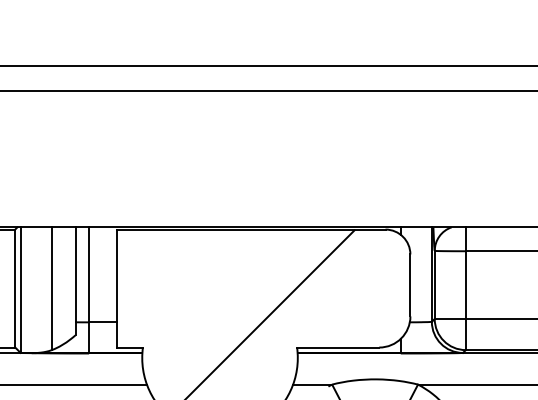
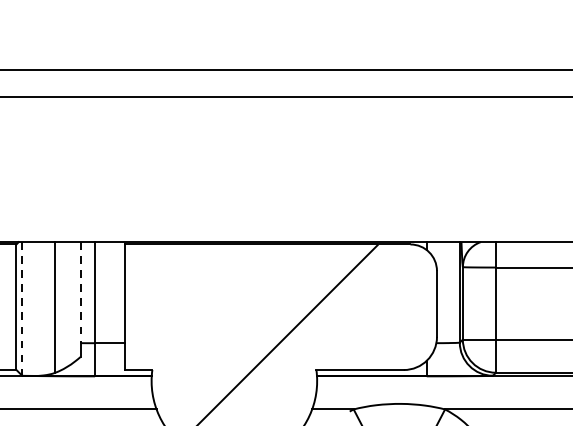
line: (75, 275) -> (80, 293), solid -> dashed
line: (20, 290) -> (22, 309), solid -> dashed

